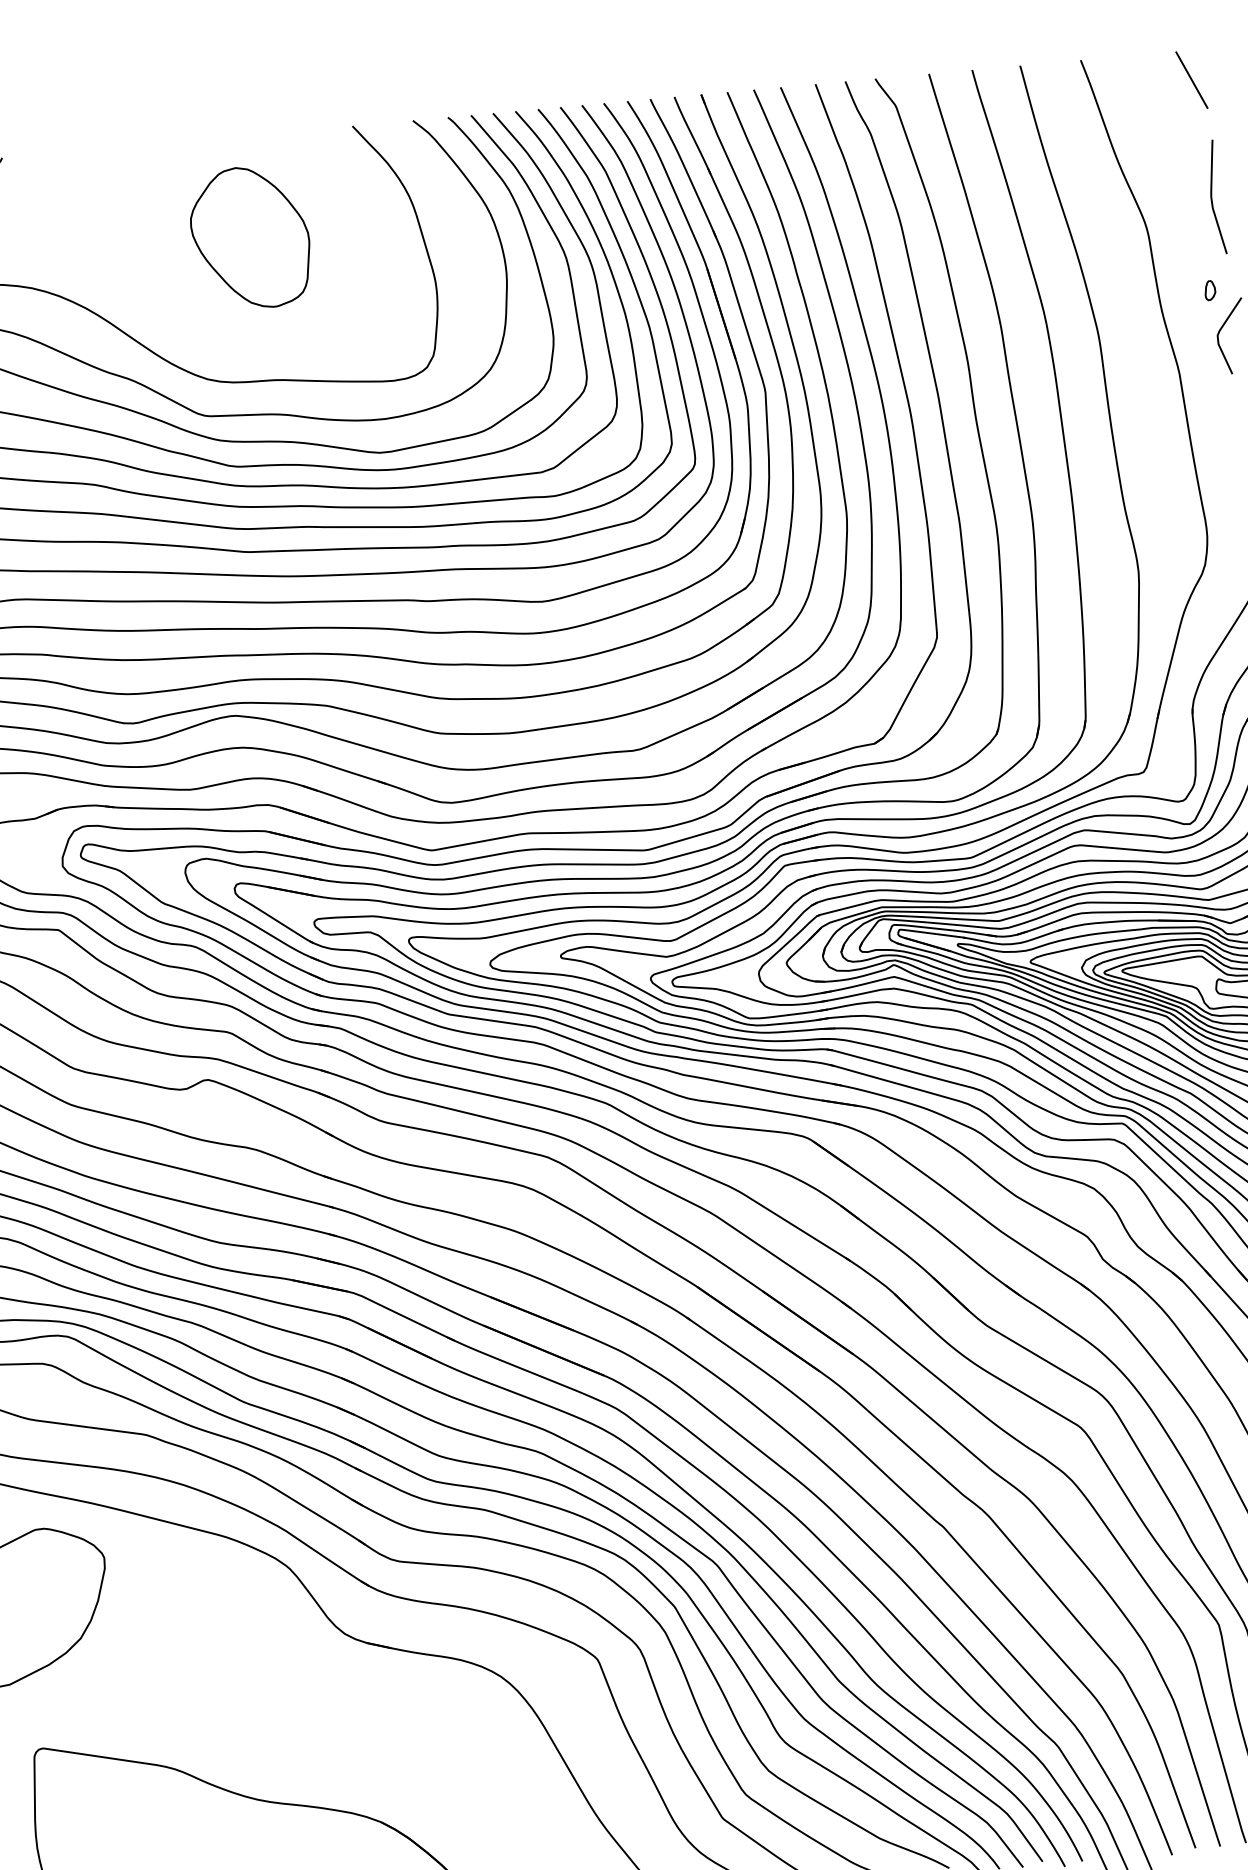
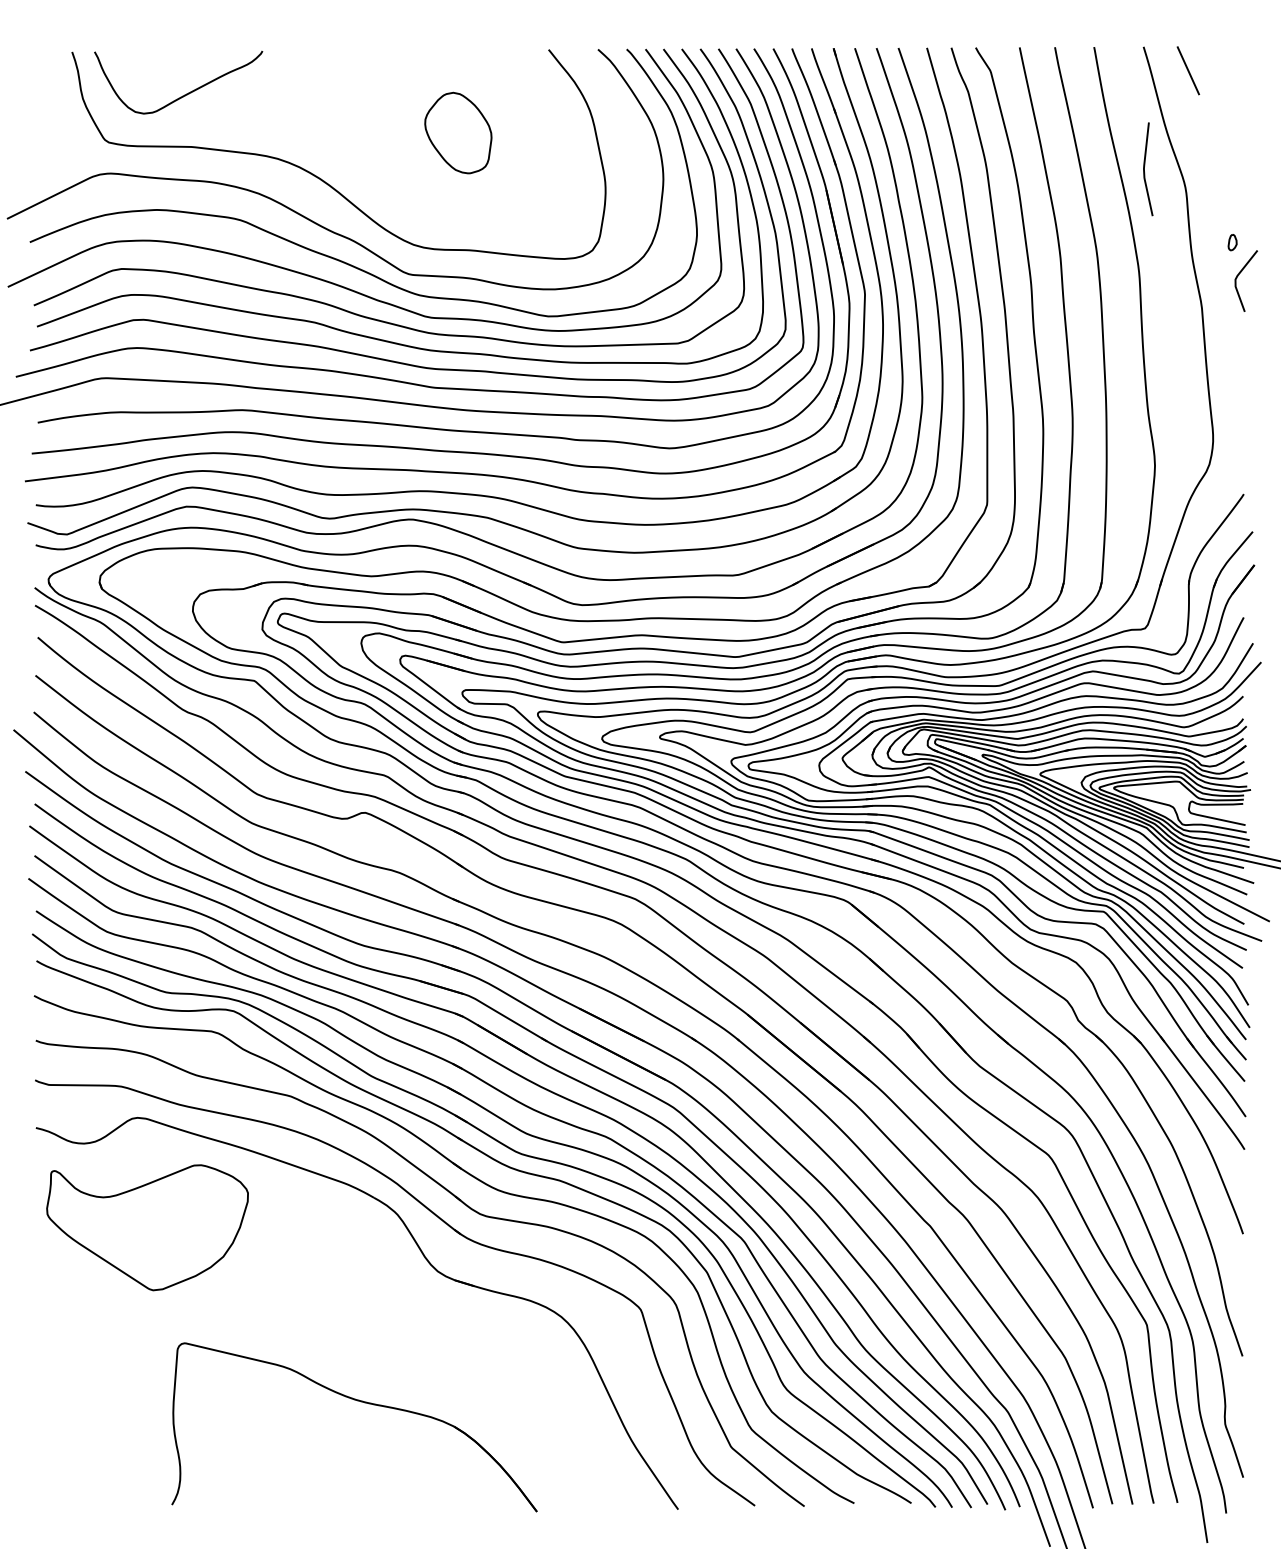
line: (1190, 79) -> (1187, 70), moved
curve: (1211, 197) -> (1144, 169), moved
part: (250, 237) -> (458, 132), size x0.7

